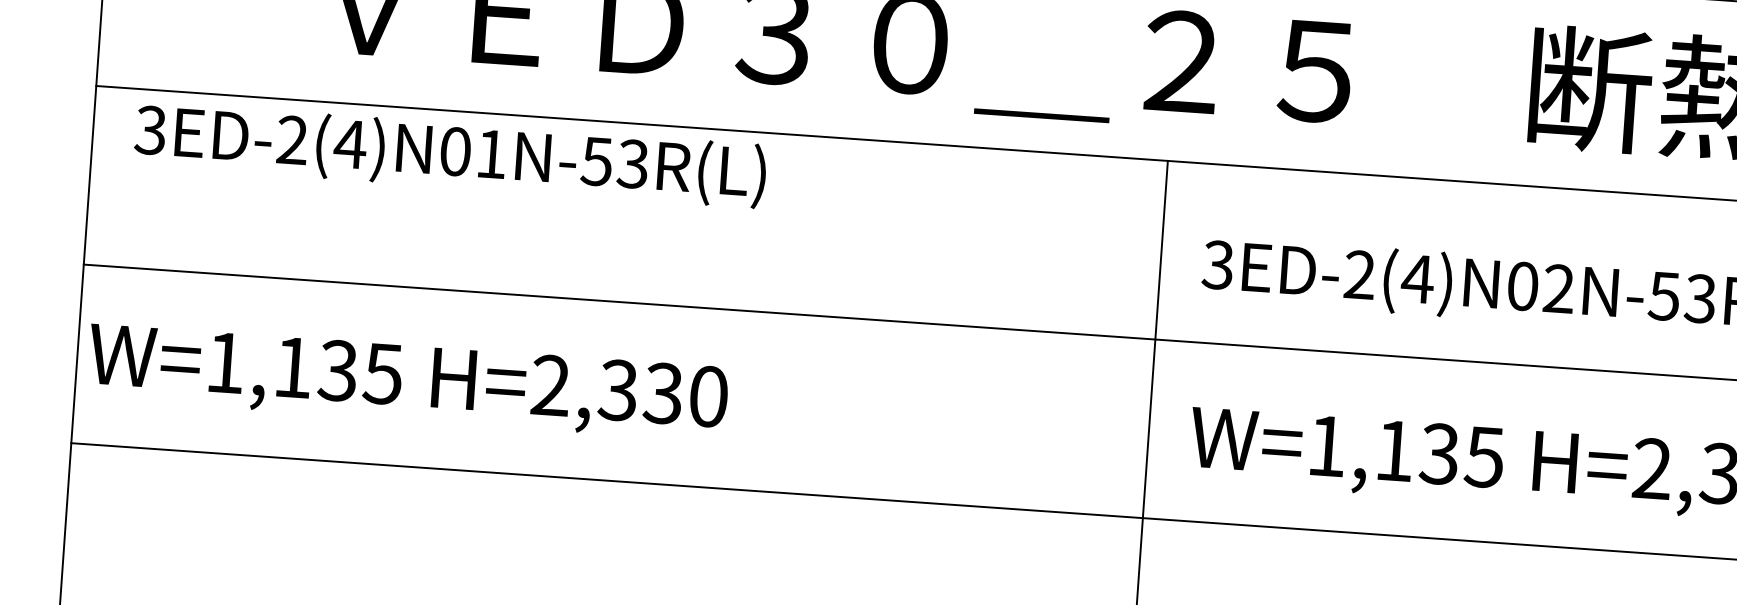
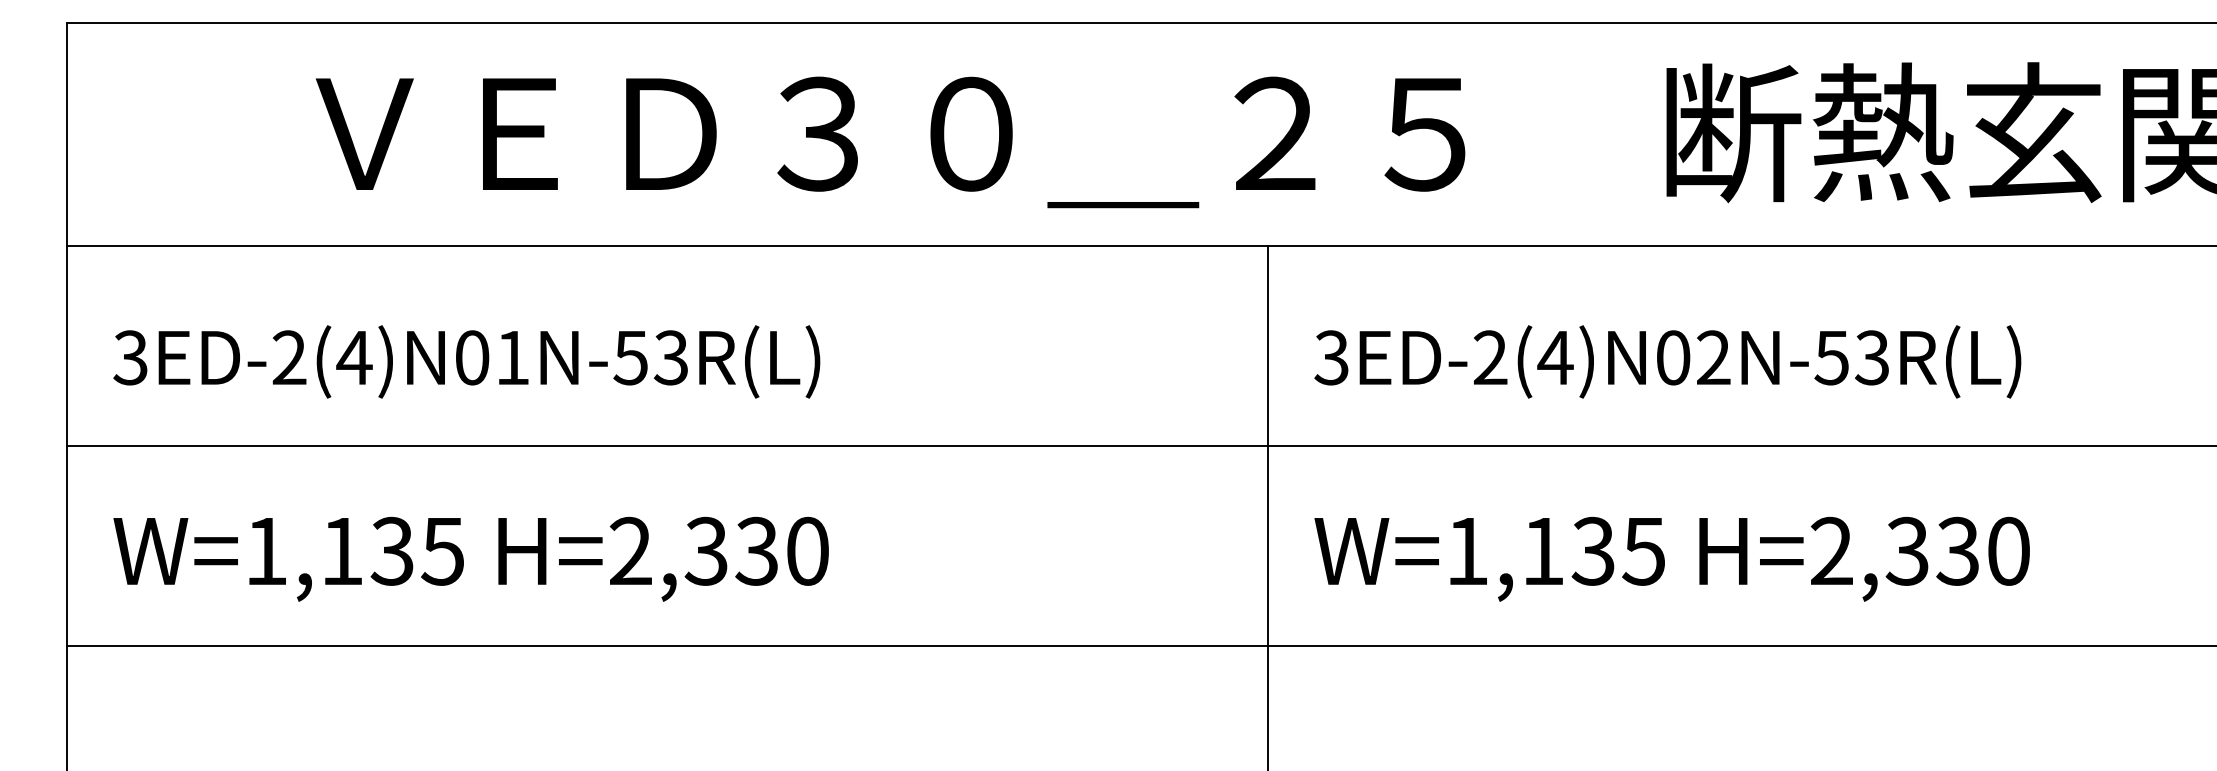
text: (450, 154) -> (466, 361), moved
text: (407, 382) -> (470, 558), moved

